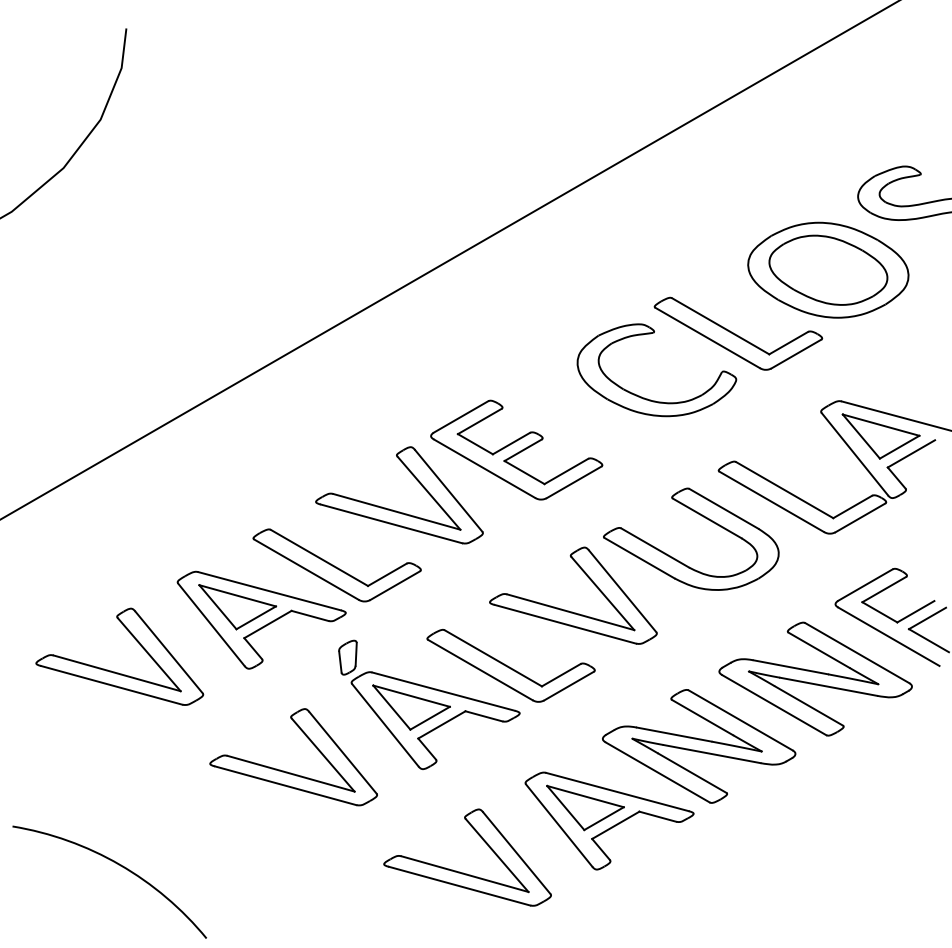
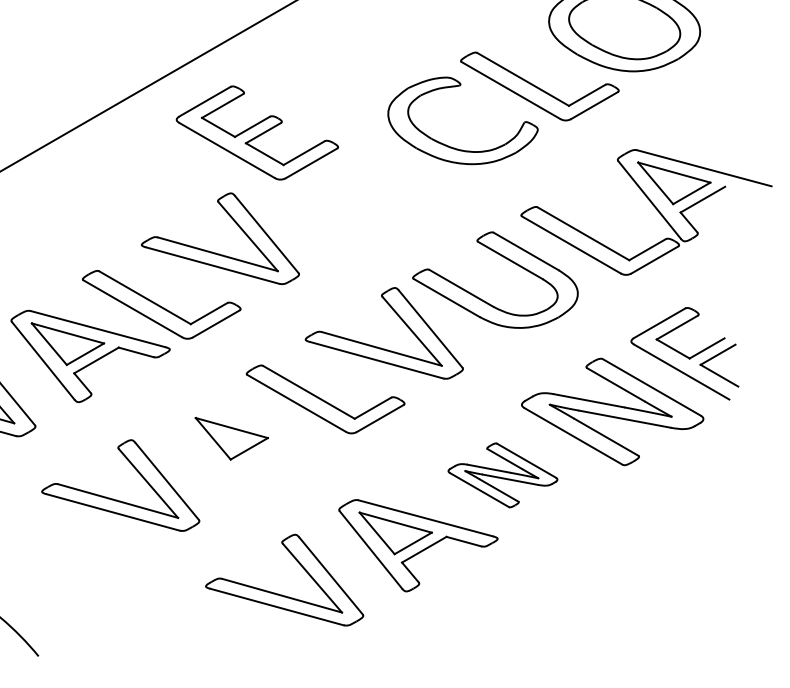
part: (516, 449) -> (257, 132), moved
part: (429, 704) -> (248, 435), removed
part: (699, 746) -> (503, 475), size x0.6

